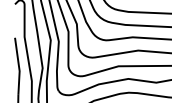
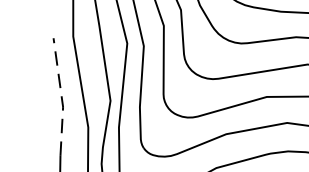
line: (18, 66) -> (60, 97), solid -> dashed

